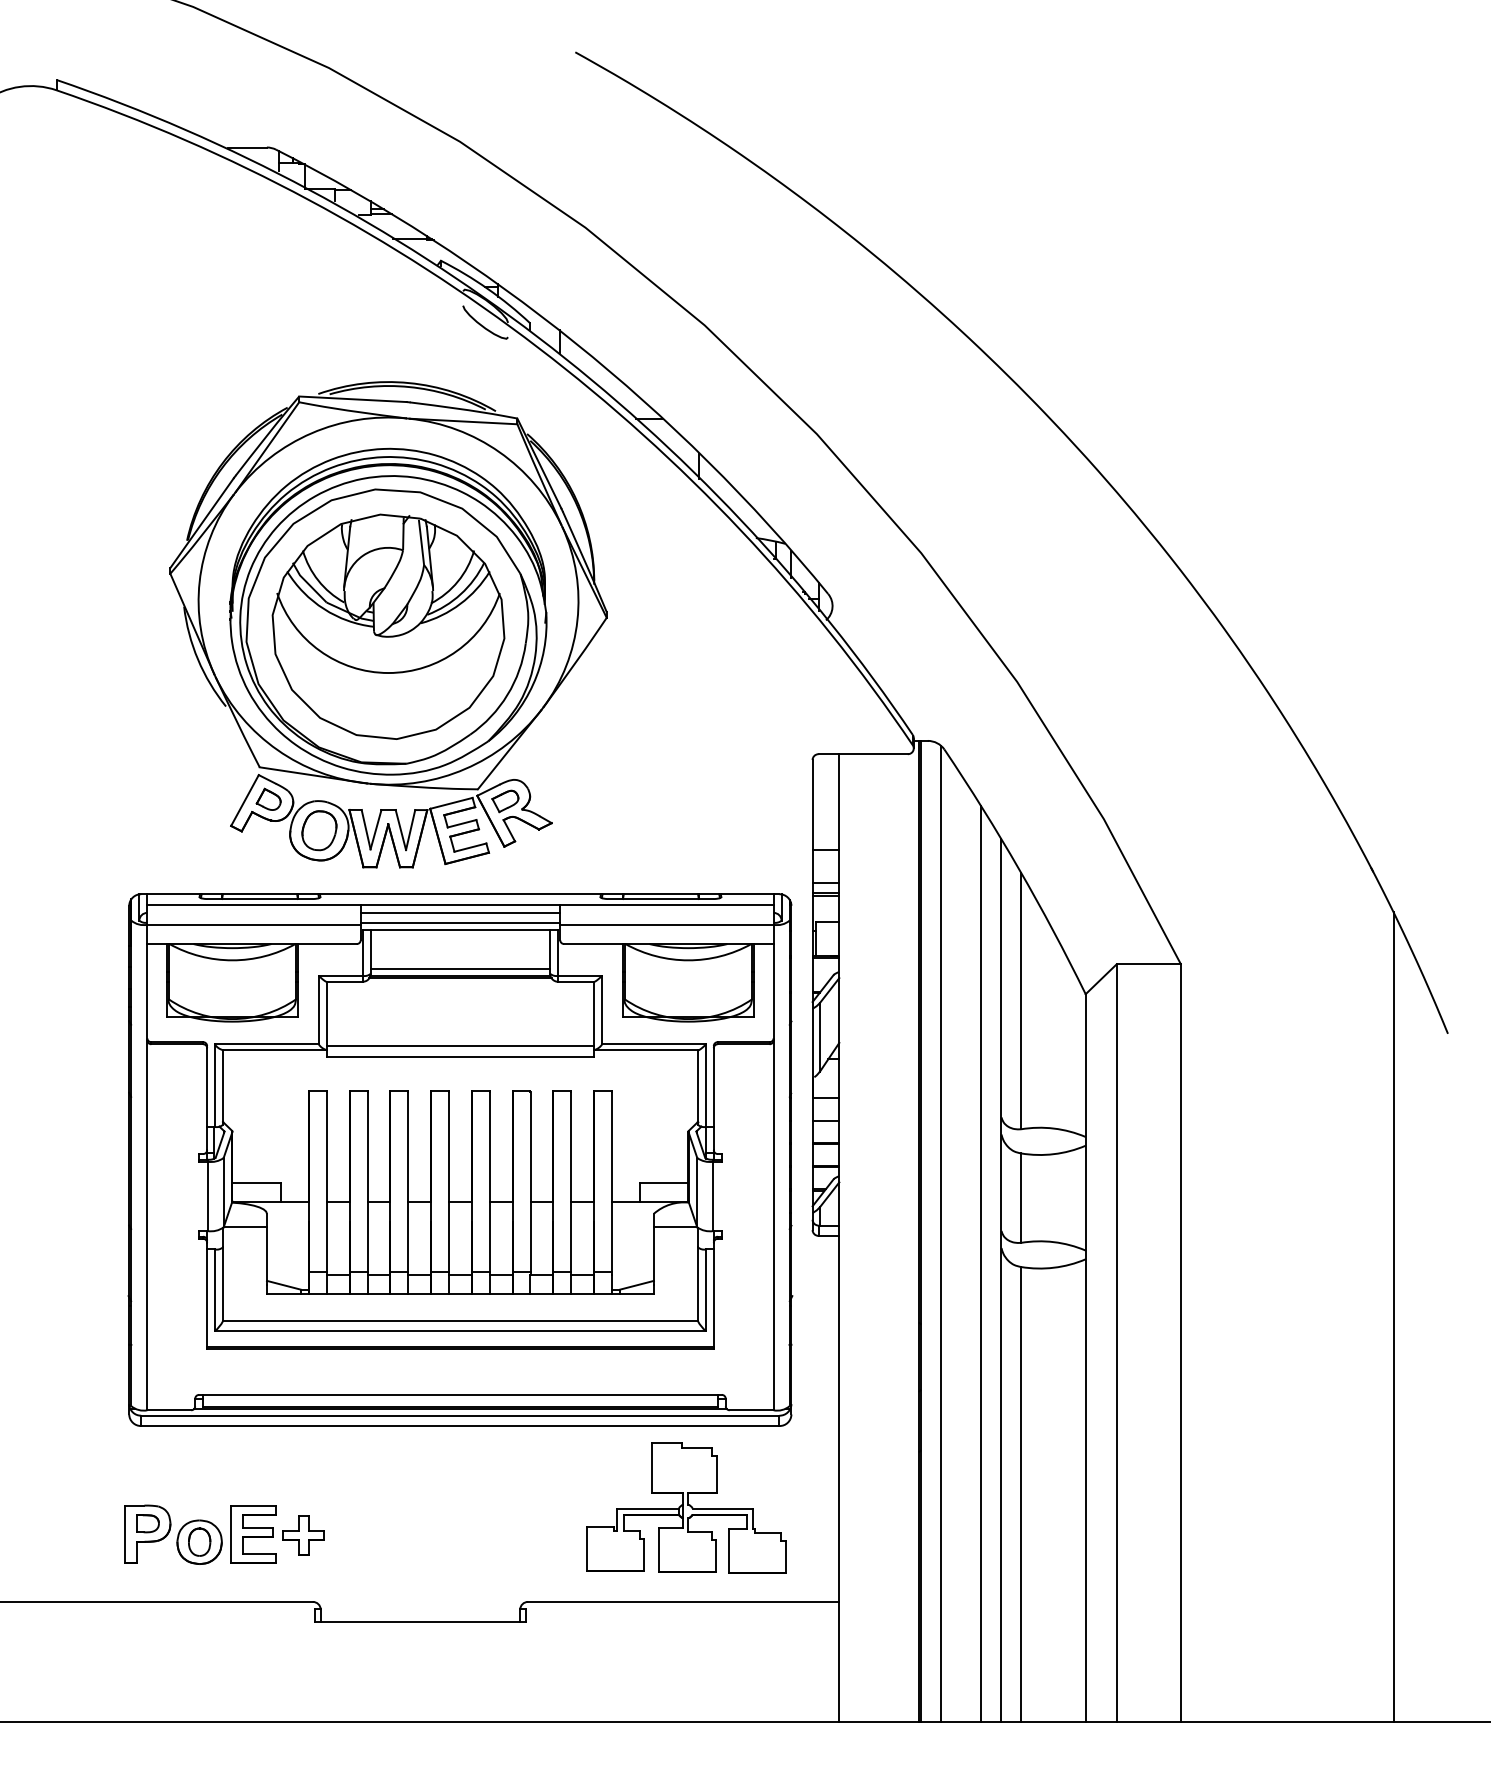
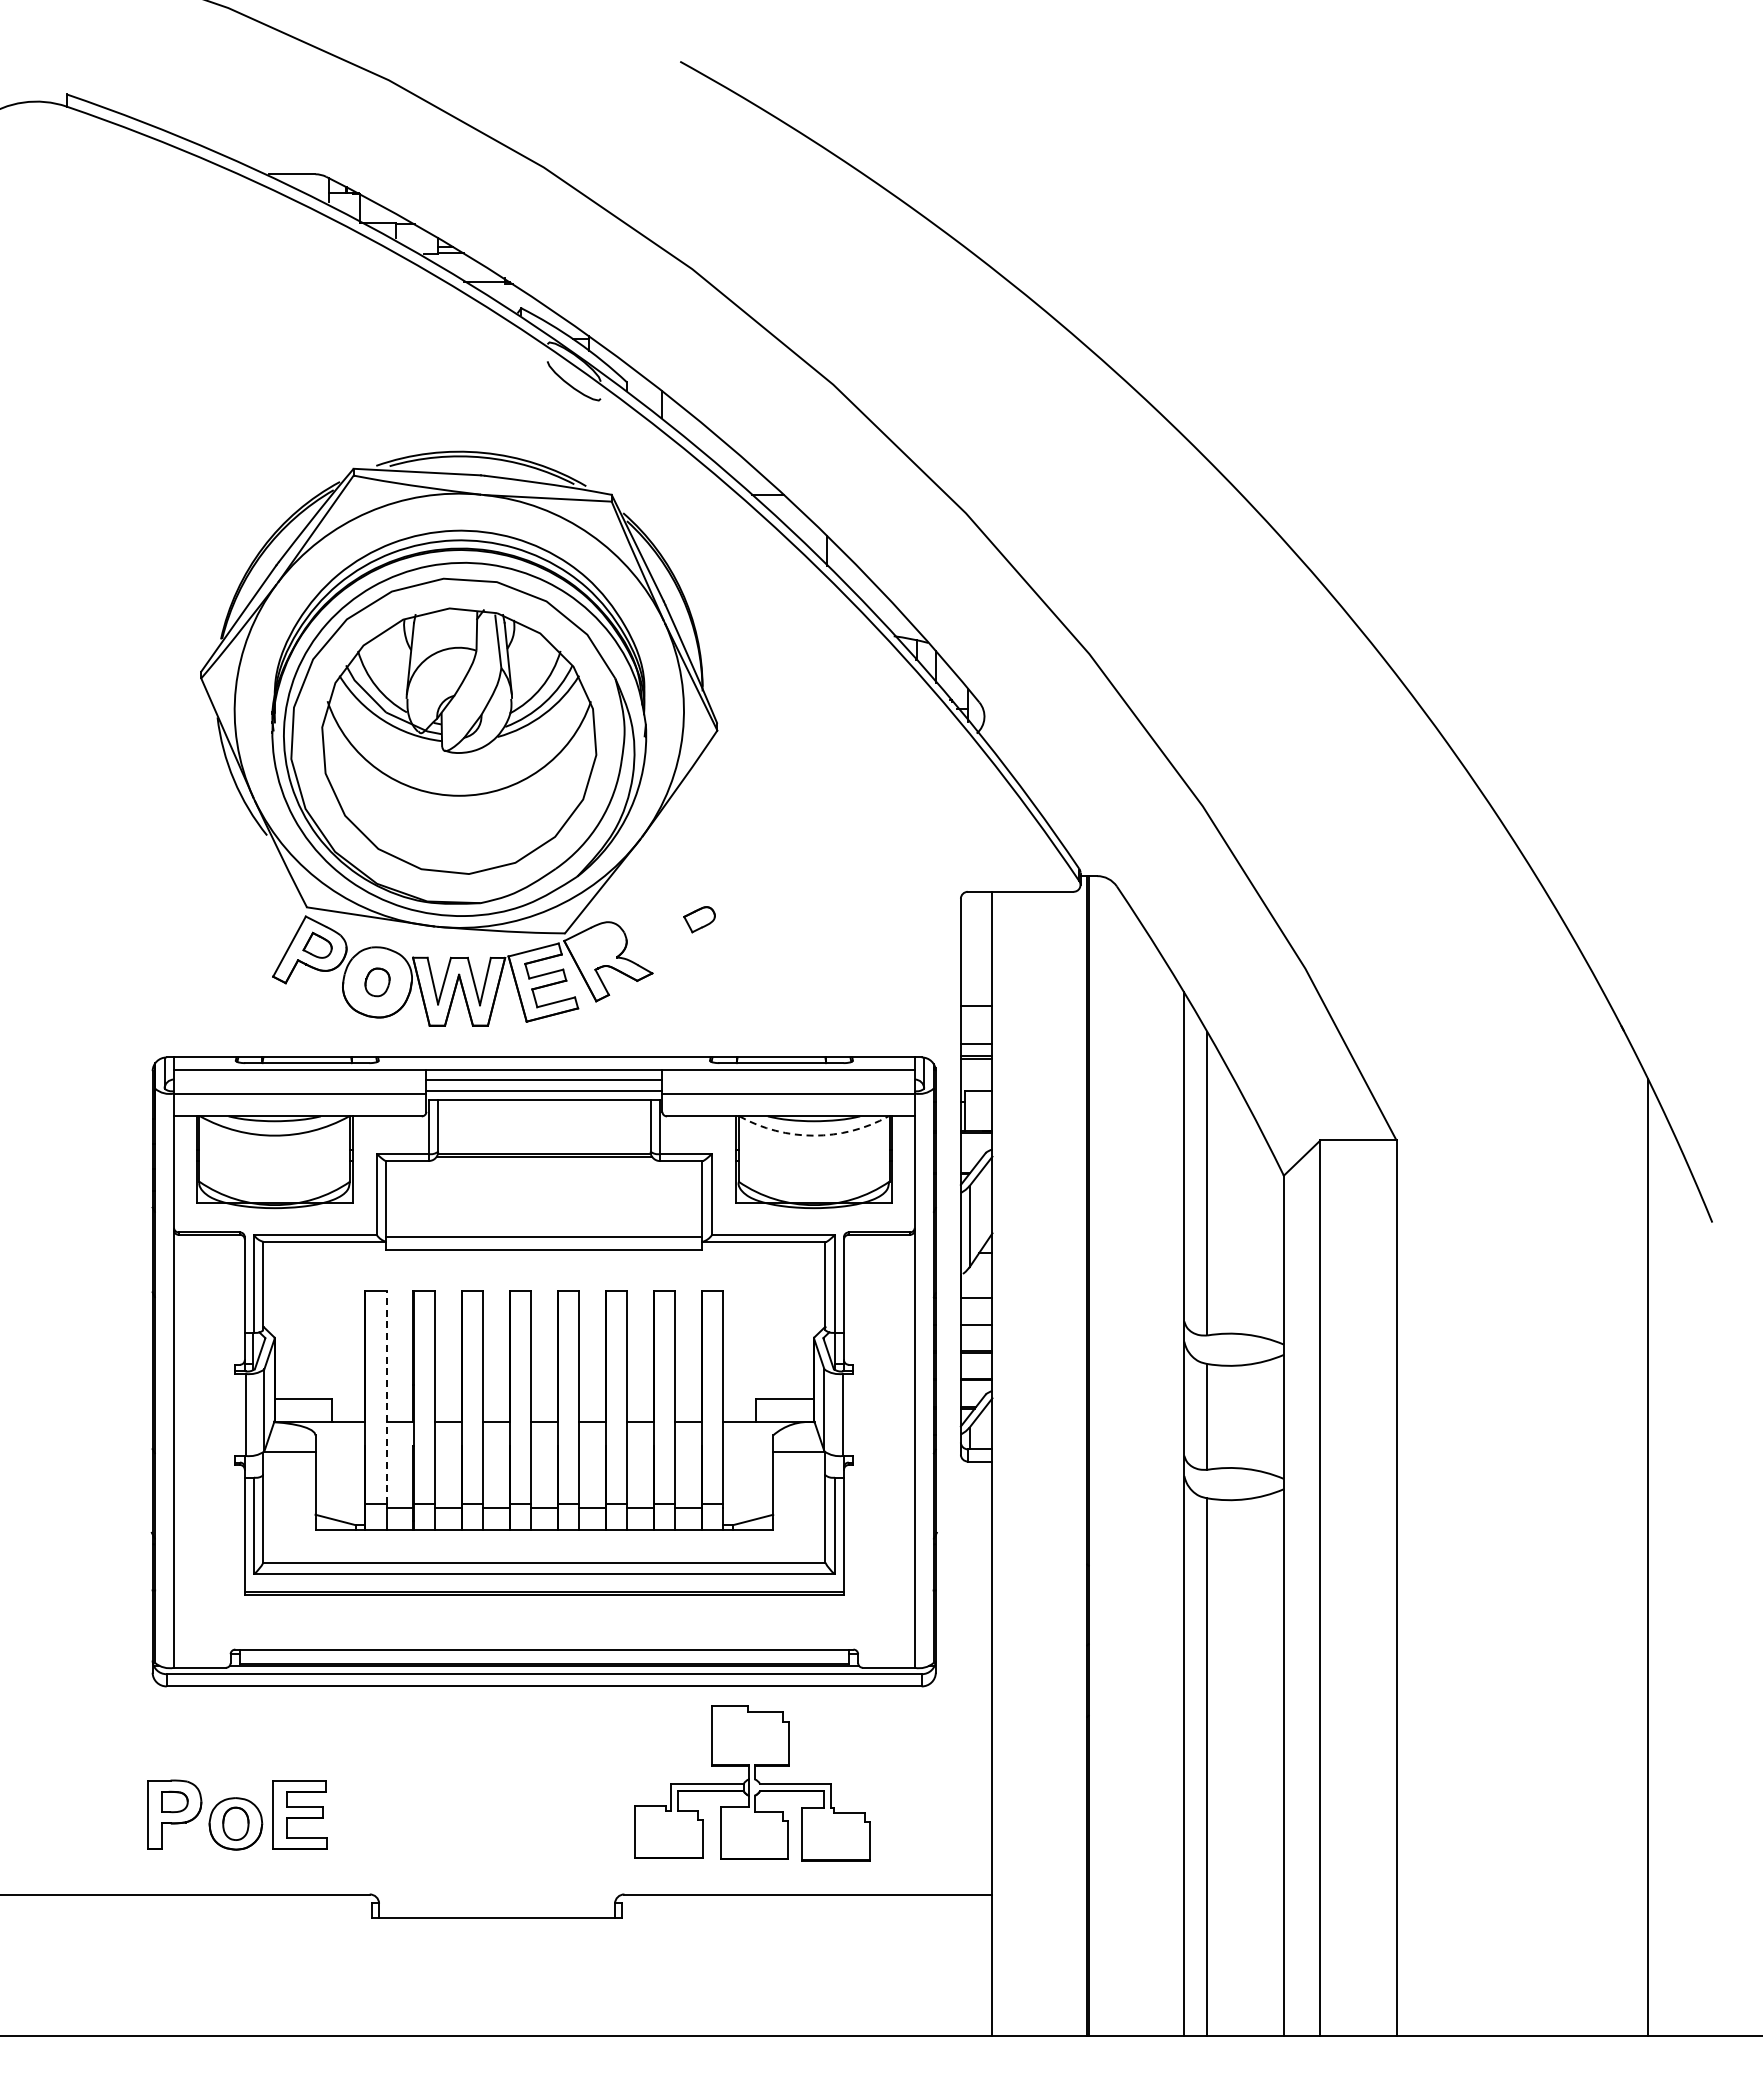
part: (505, 801) -> (699, 919), moved
part: (319, 830) -> (377, 982), size x0.6
arc: (688, 960) -> (814, 1135), solid -> dashed
line: (460, 968) -> (544, 1145), removed
line: (326, 1181) -> (386, 1397), solid -> dashed
line: (941, 1234) -> (1113, 1459), removed
line: (981, 1263) -> (1160, 1494), removed
part: (686, 1508) -> (752, 1783), moved
part: (303, 1535) -> (358, 1815), removed

